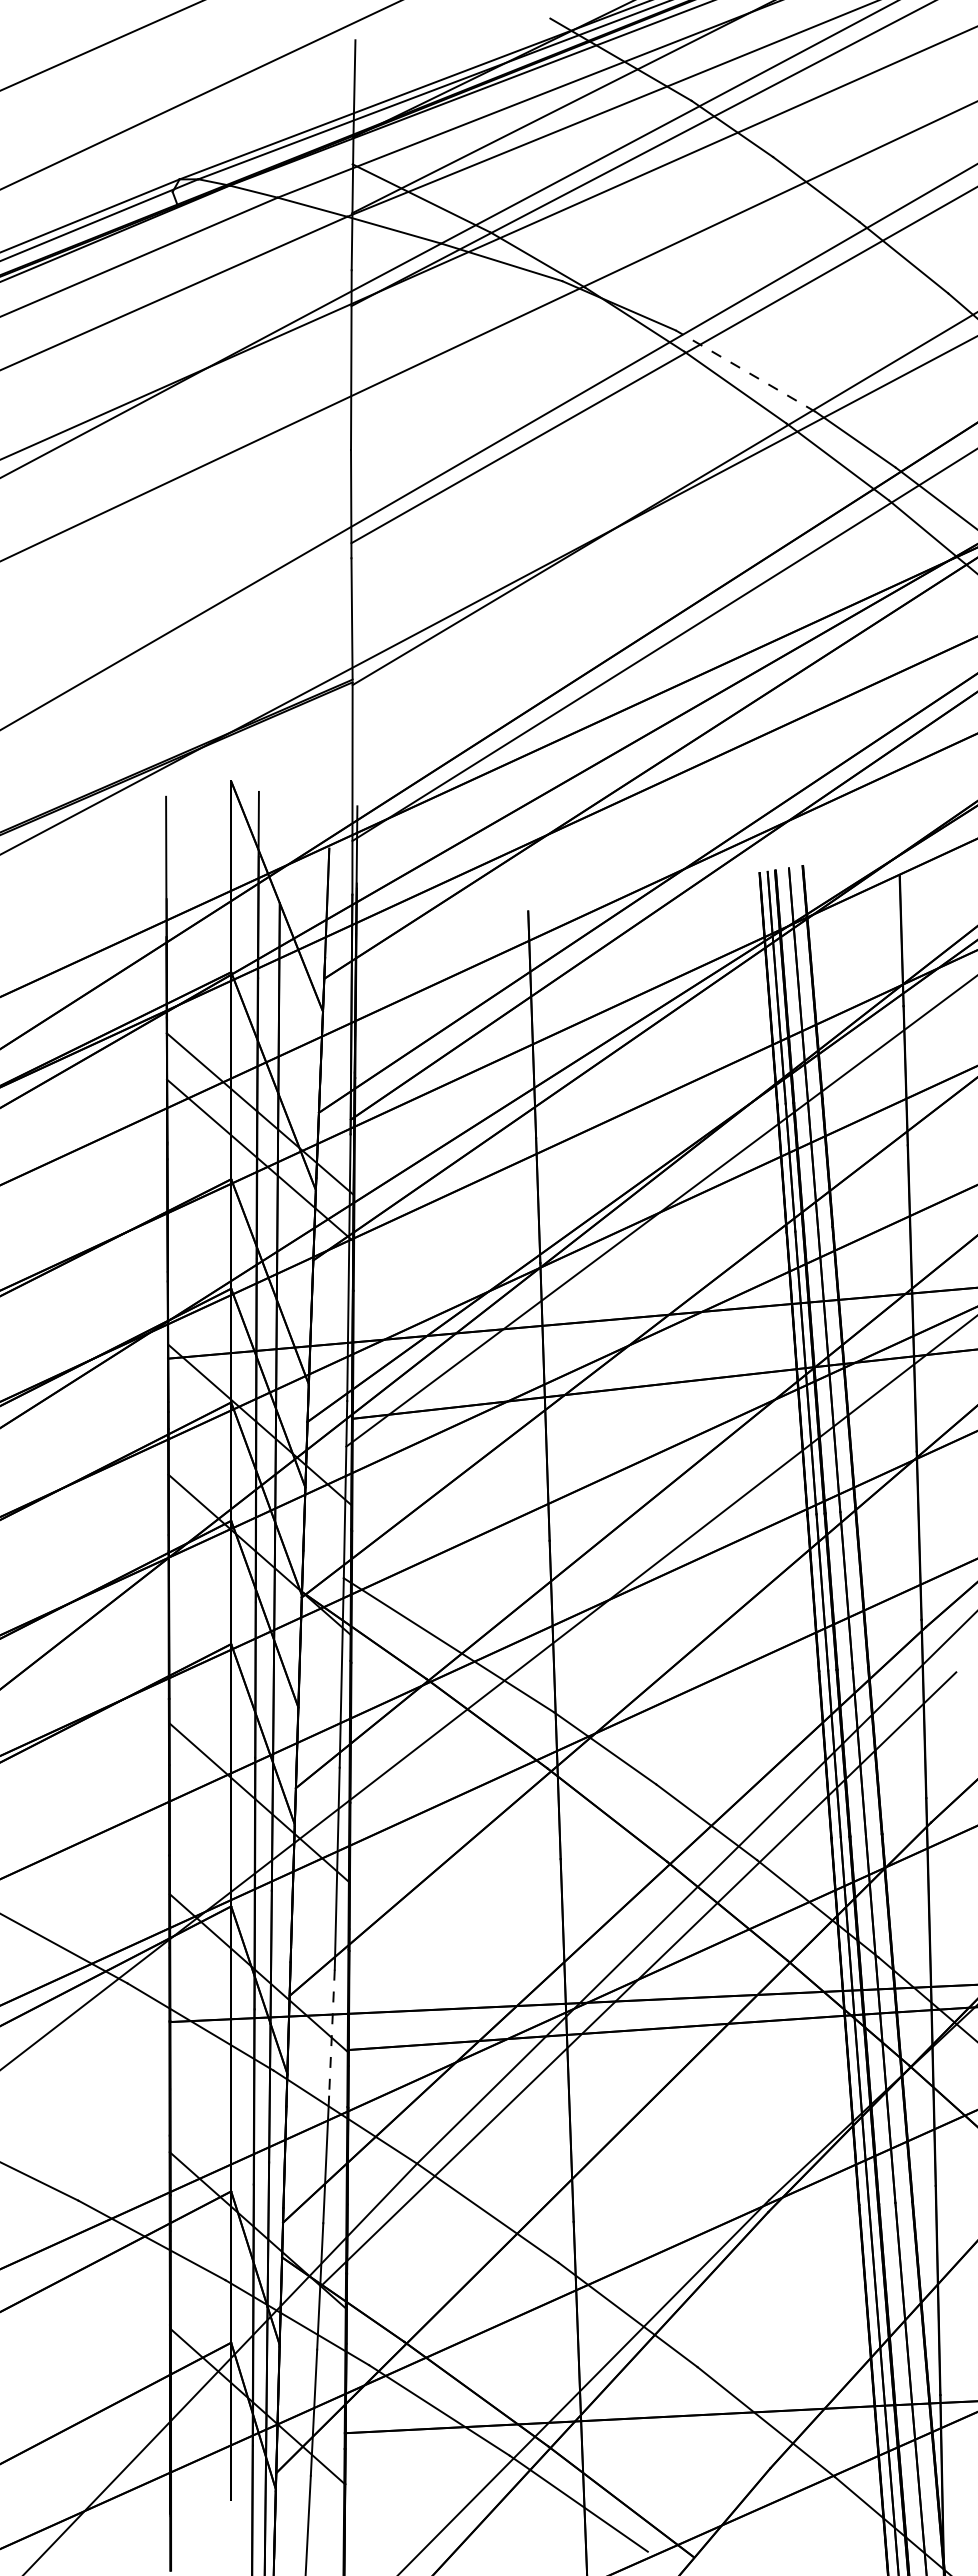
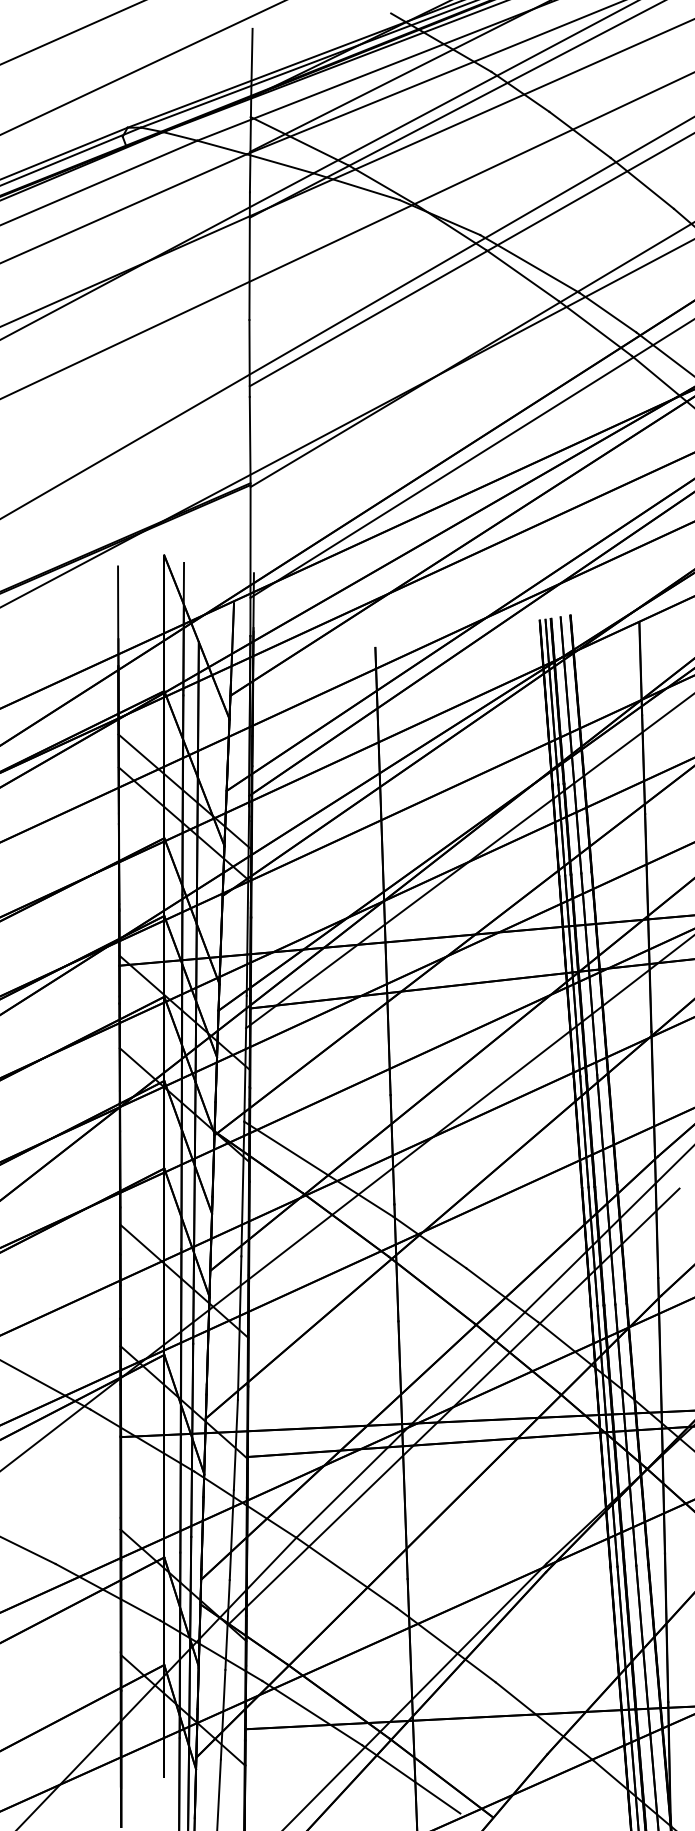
line: (745, 371) -> (529, 264), dashed -> solid
line: (331, 2033) -> (235, 1445), dashed -> solid

